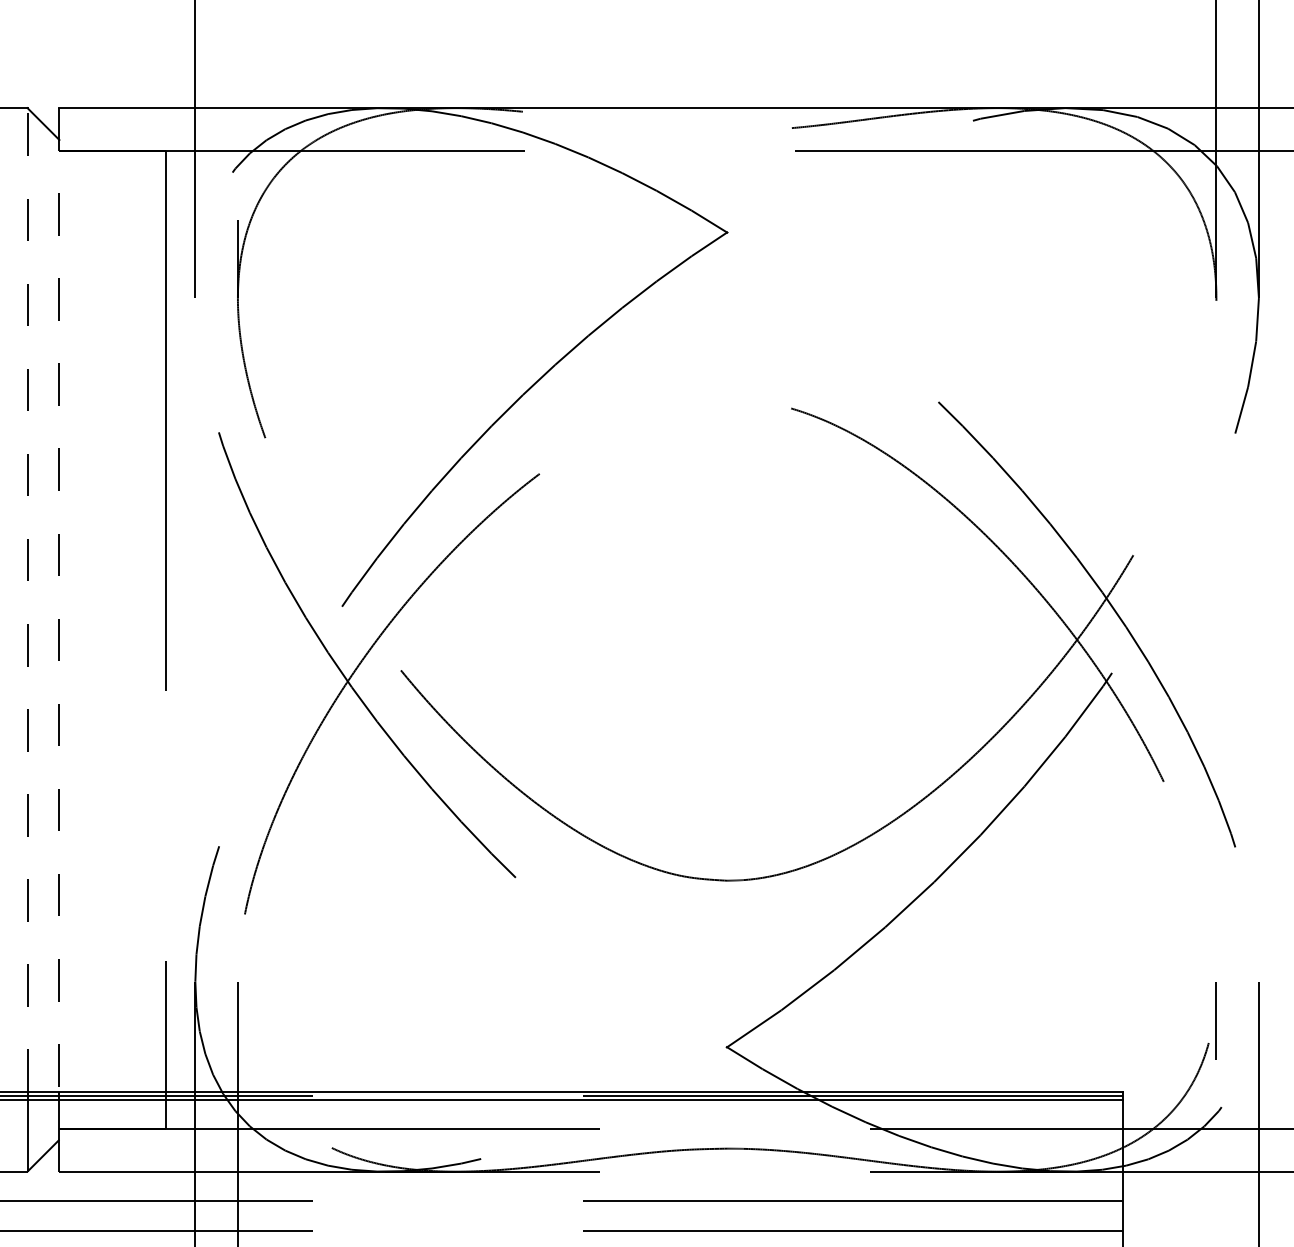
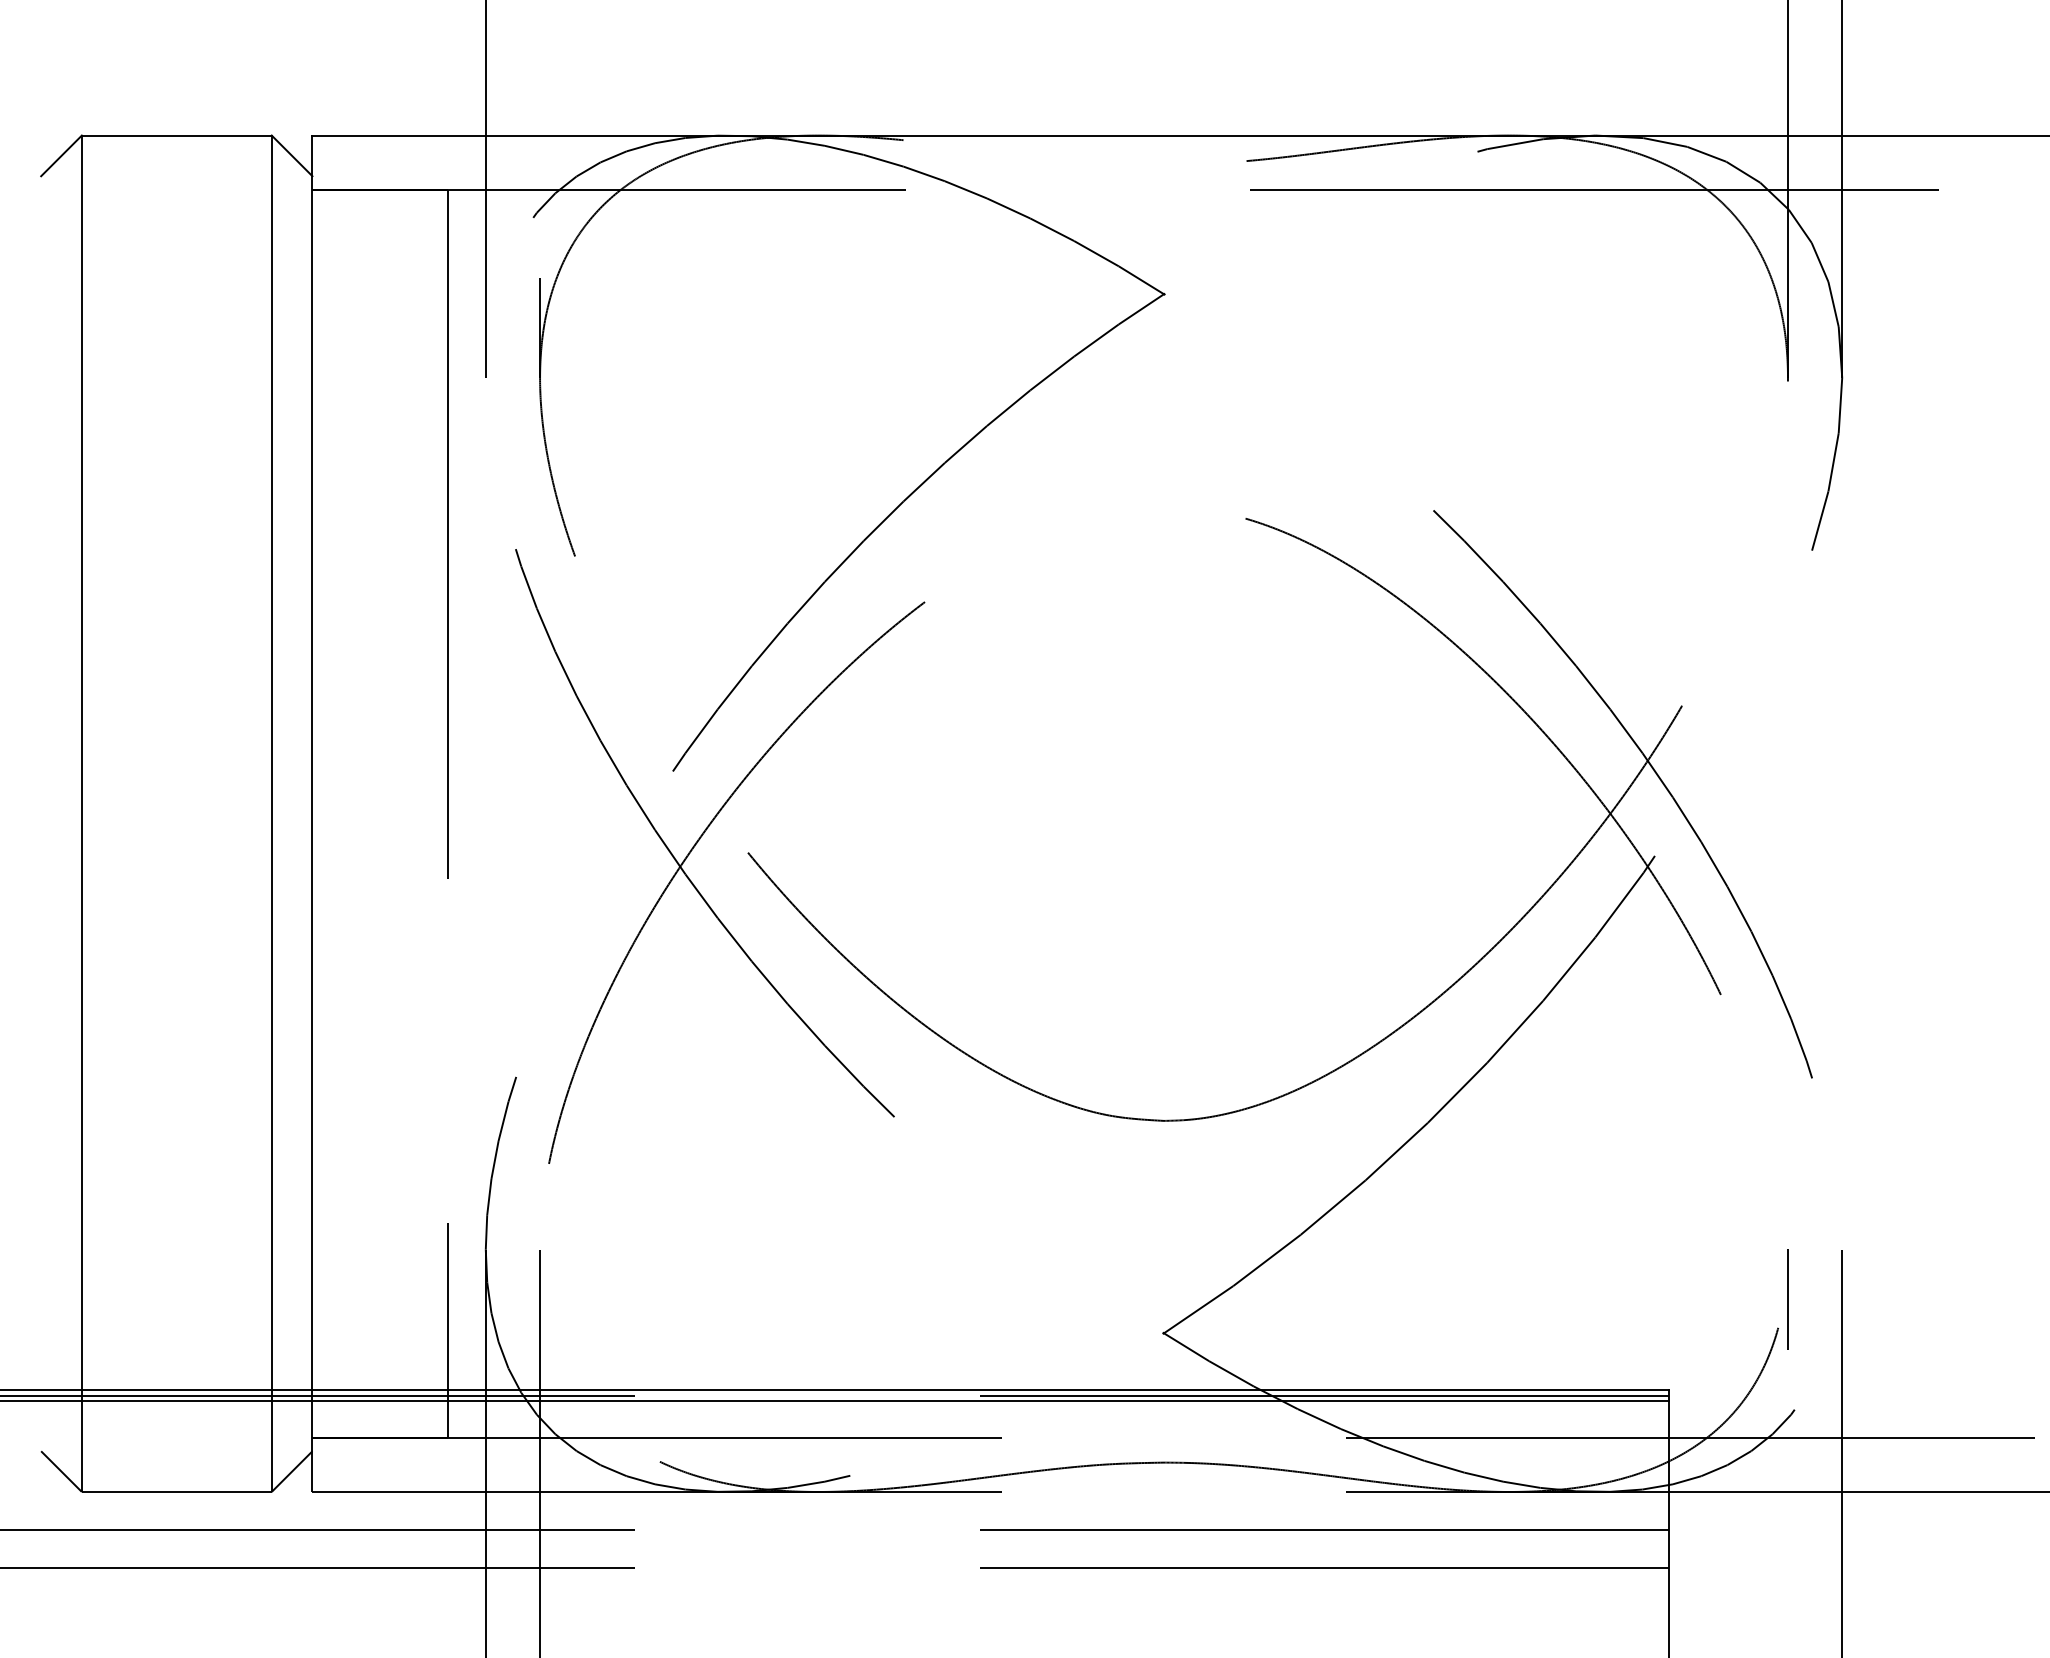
line: (27, 599) -> (271, 762), dashed -> solid
line: (59, 600) -> (312, 763), dashed -> solid

